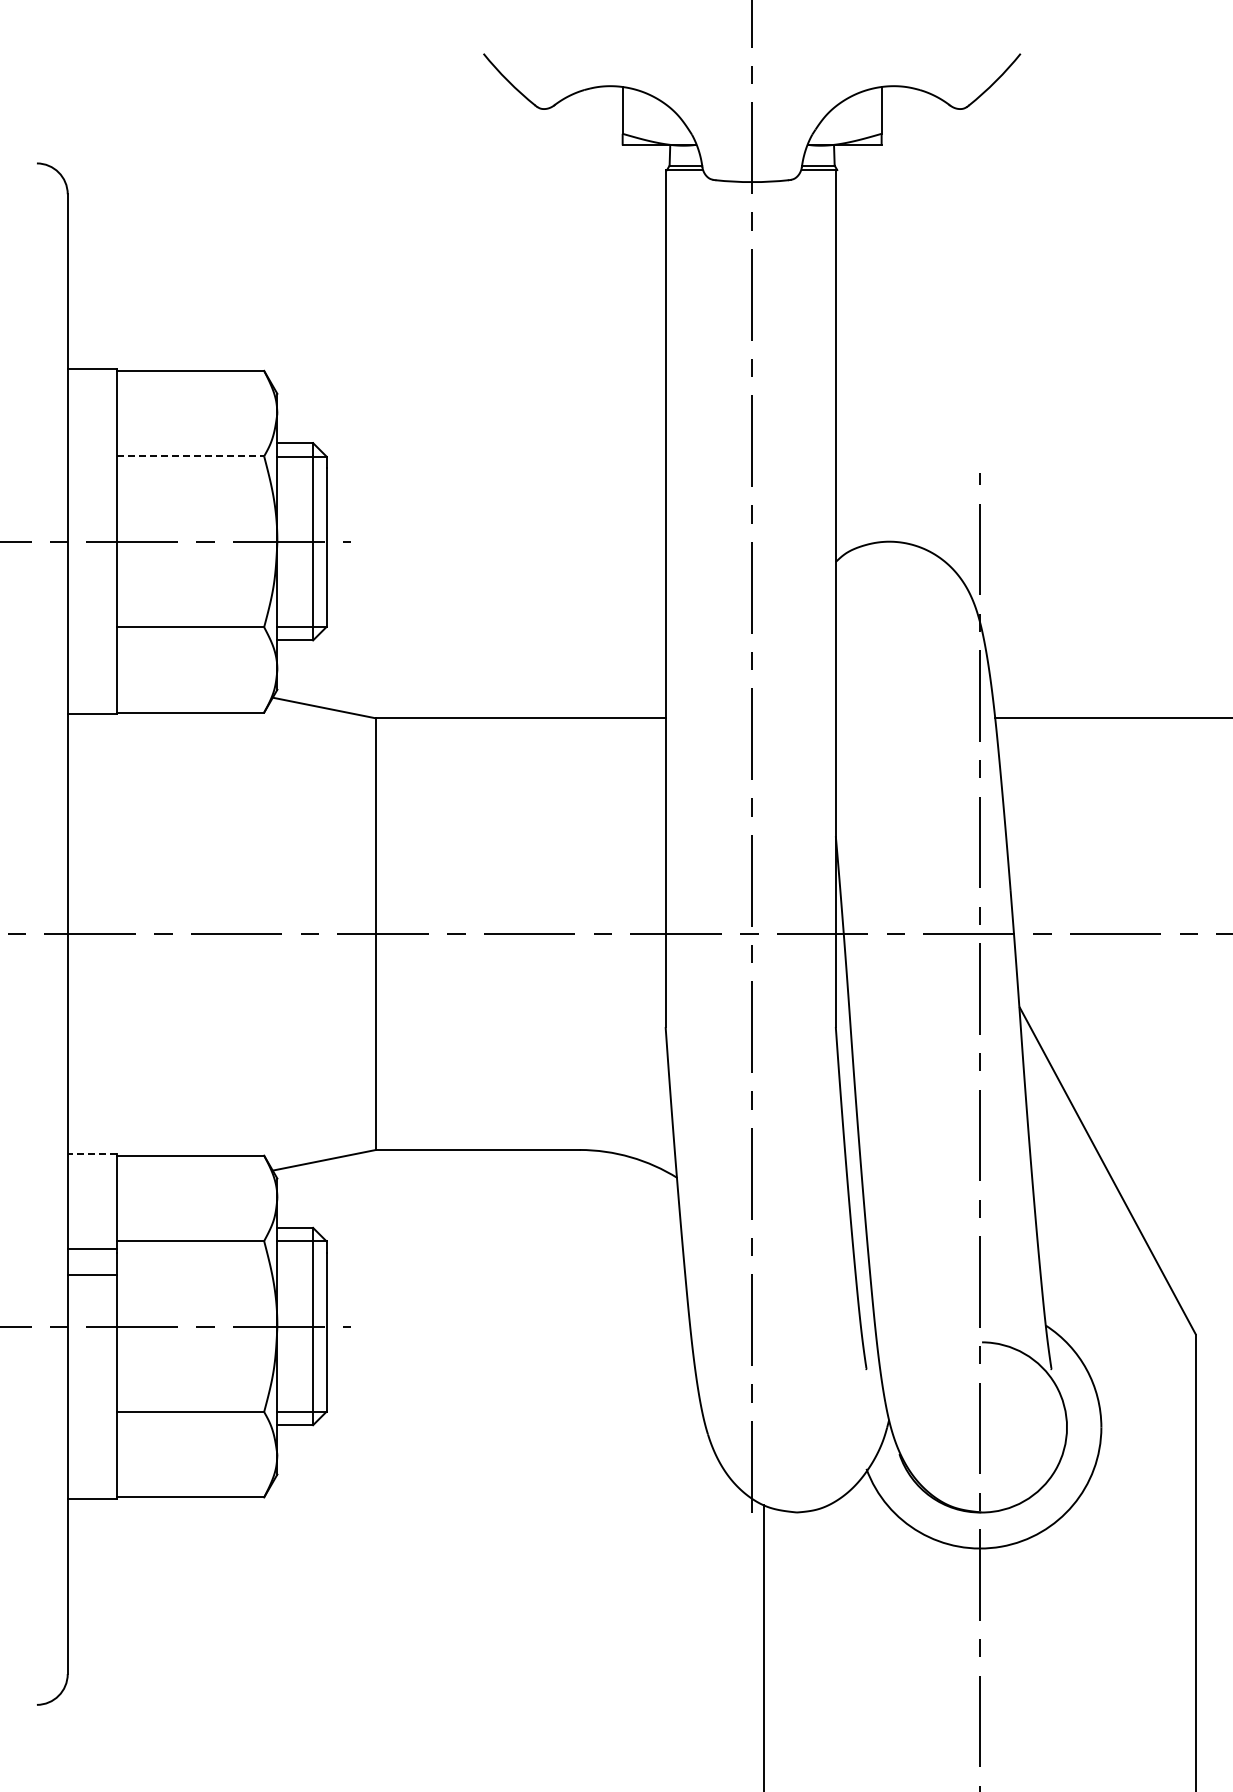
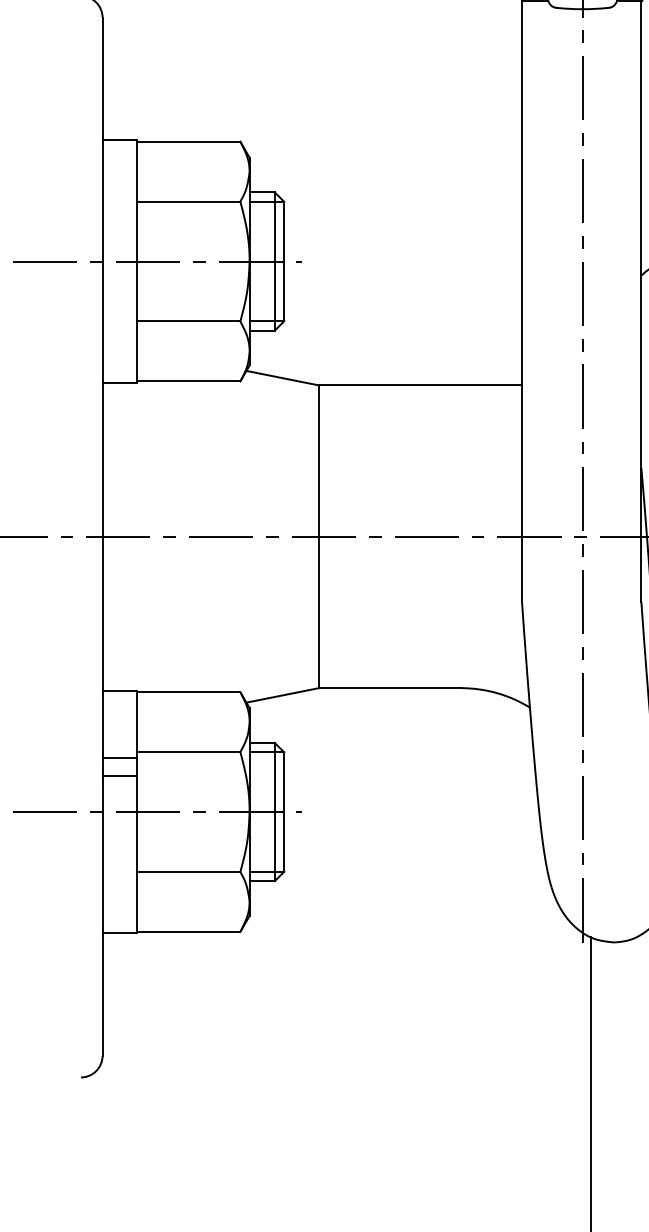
line: (190, 456) -> (188, 201), dashed -> solid
line: (92, 1153) -> (119, 690), dashed -> solid

